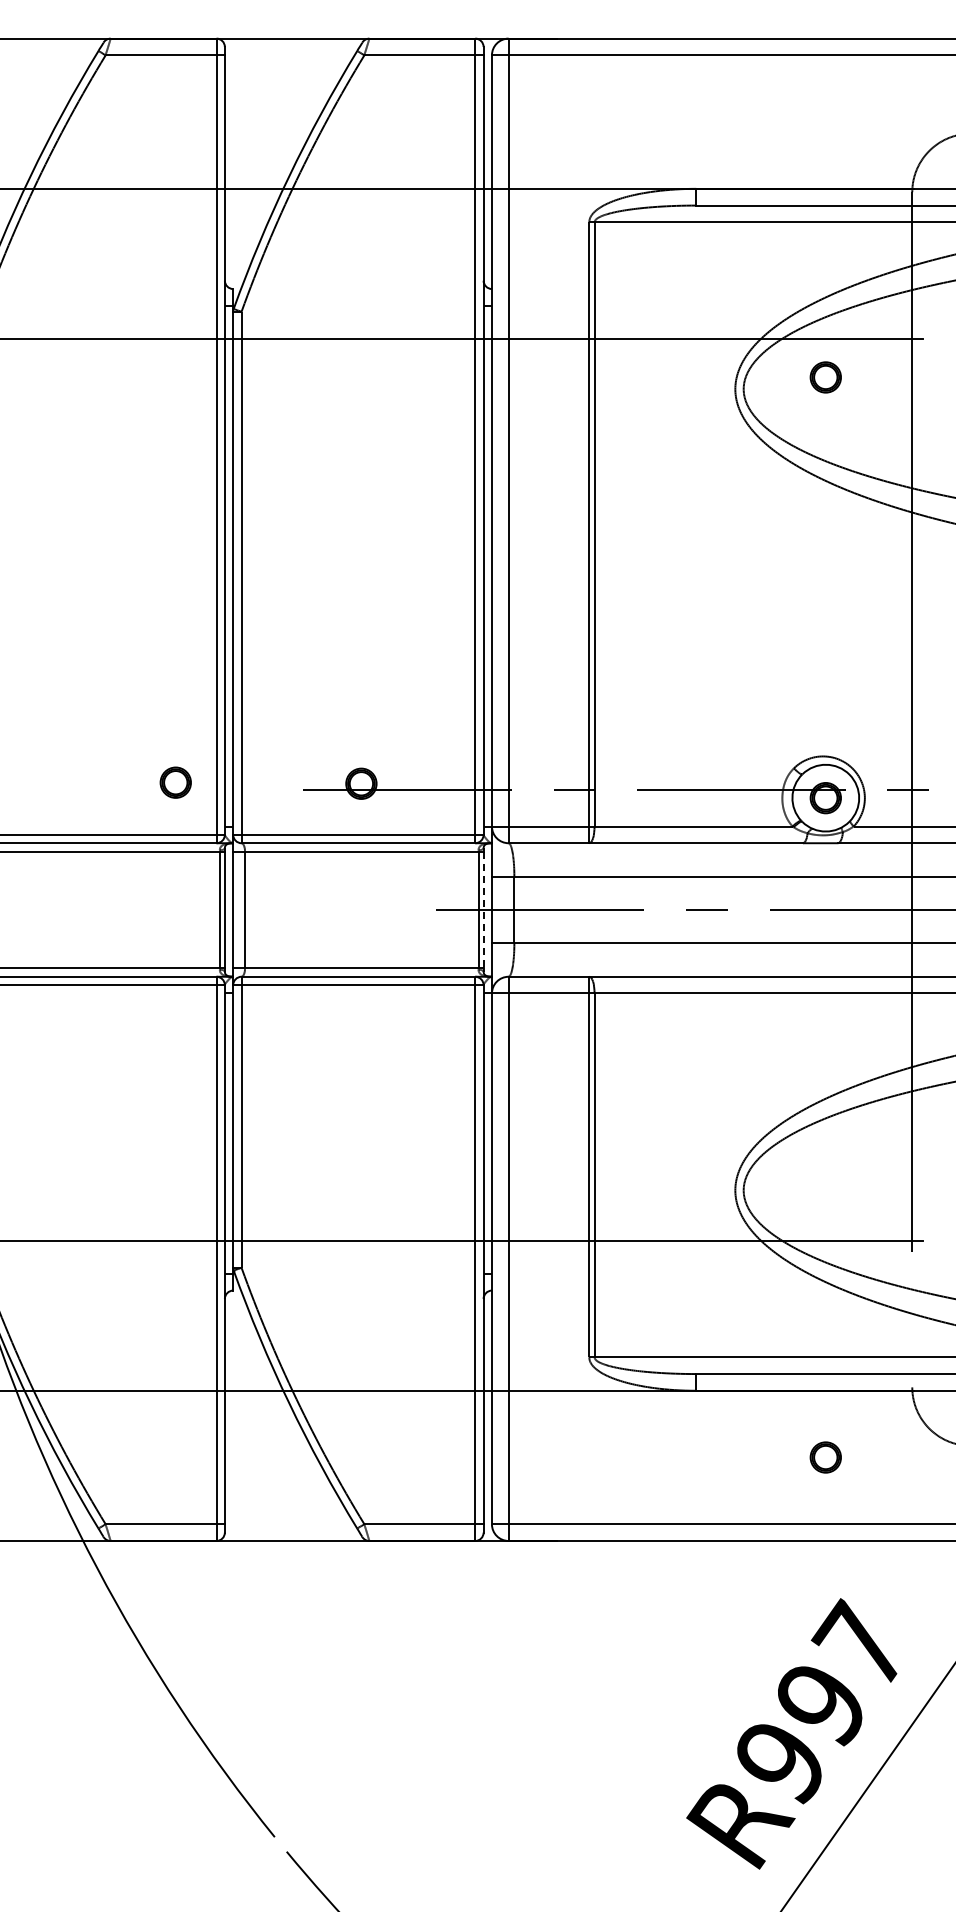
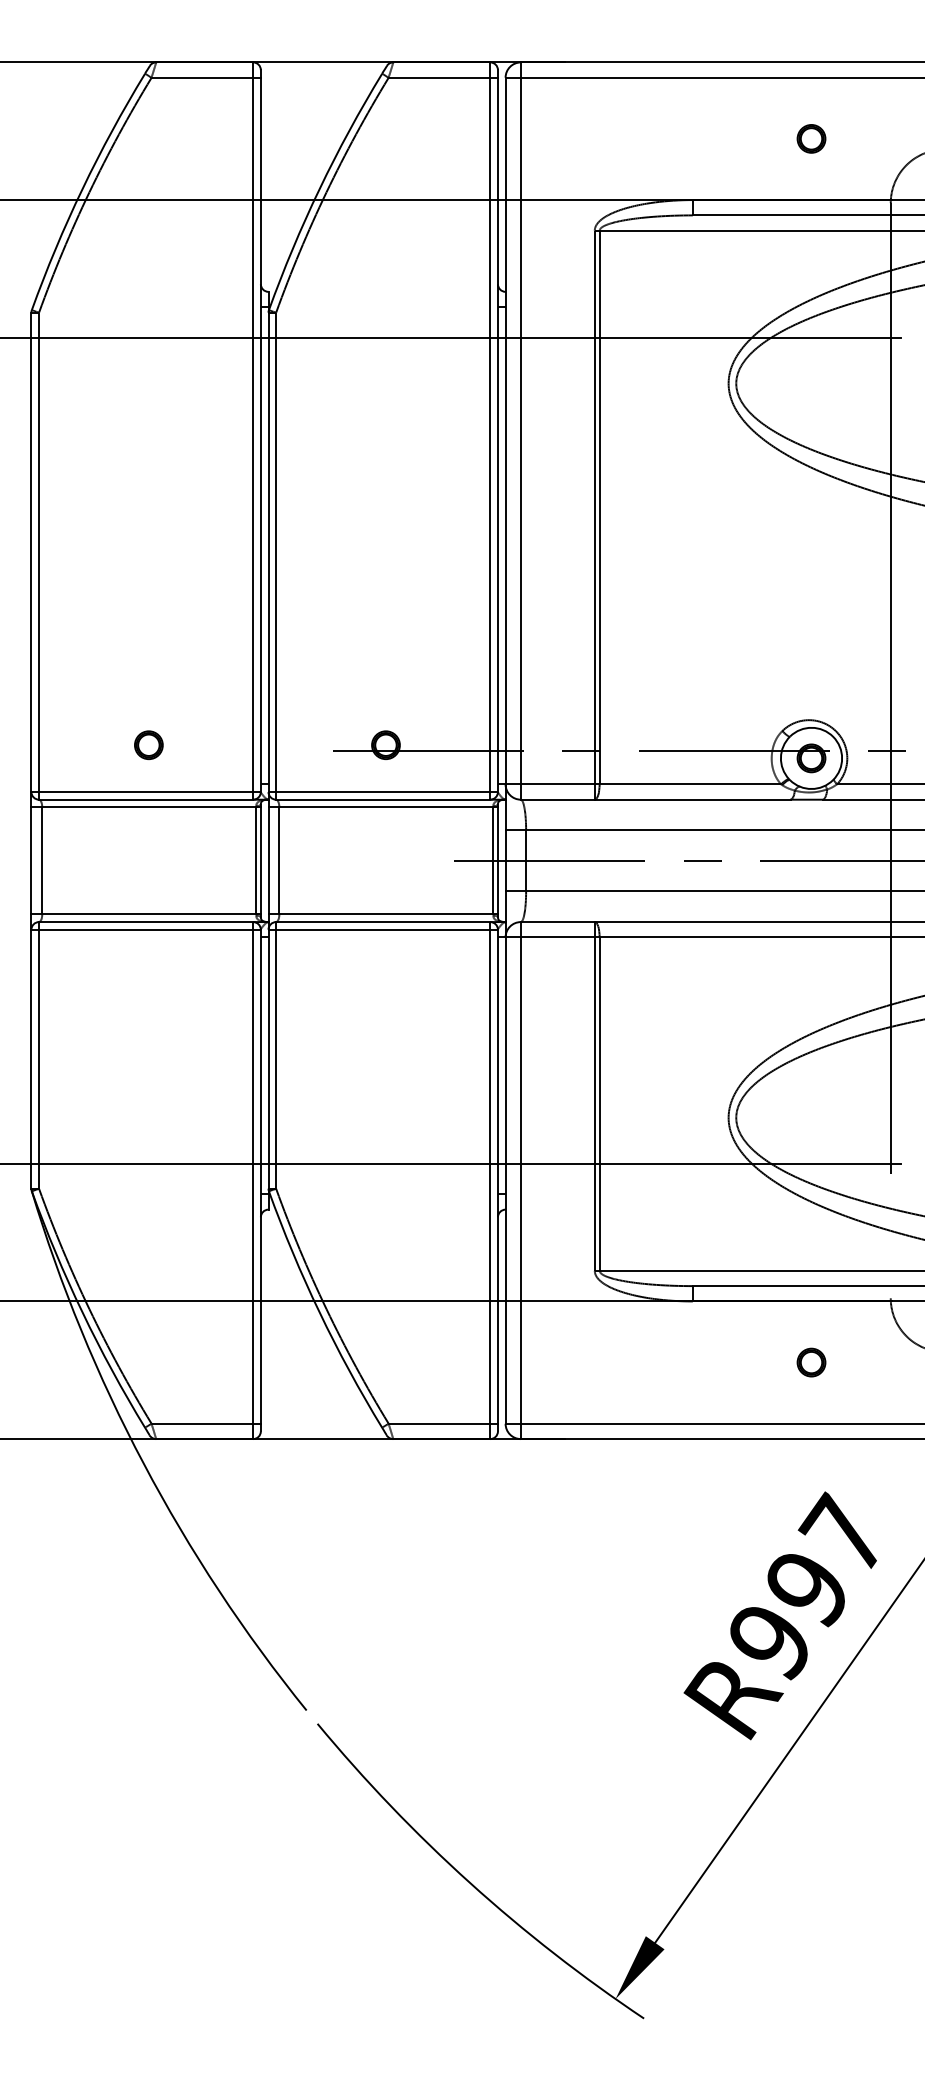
part: (825, 377) -> (811, 138), moved
part: (175, 781) -> (148, 744), moved
line: (483, 909) -> (497, 860), dashed -> solid

